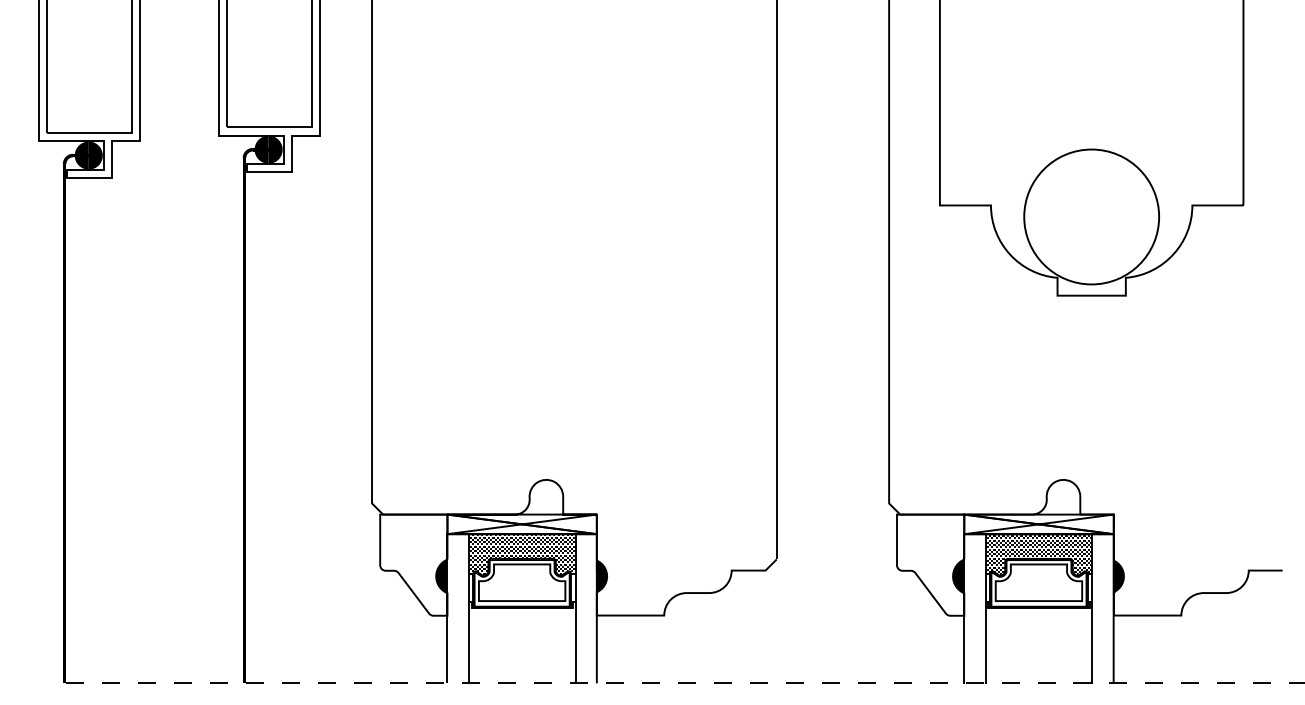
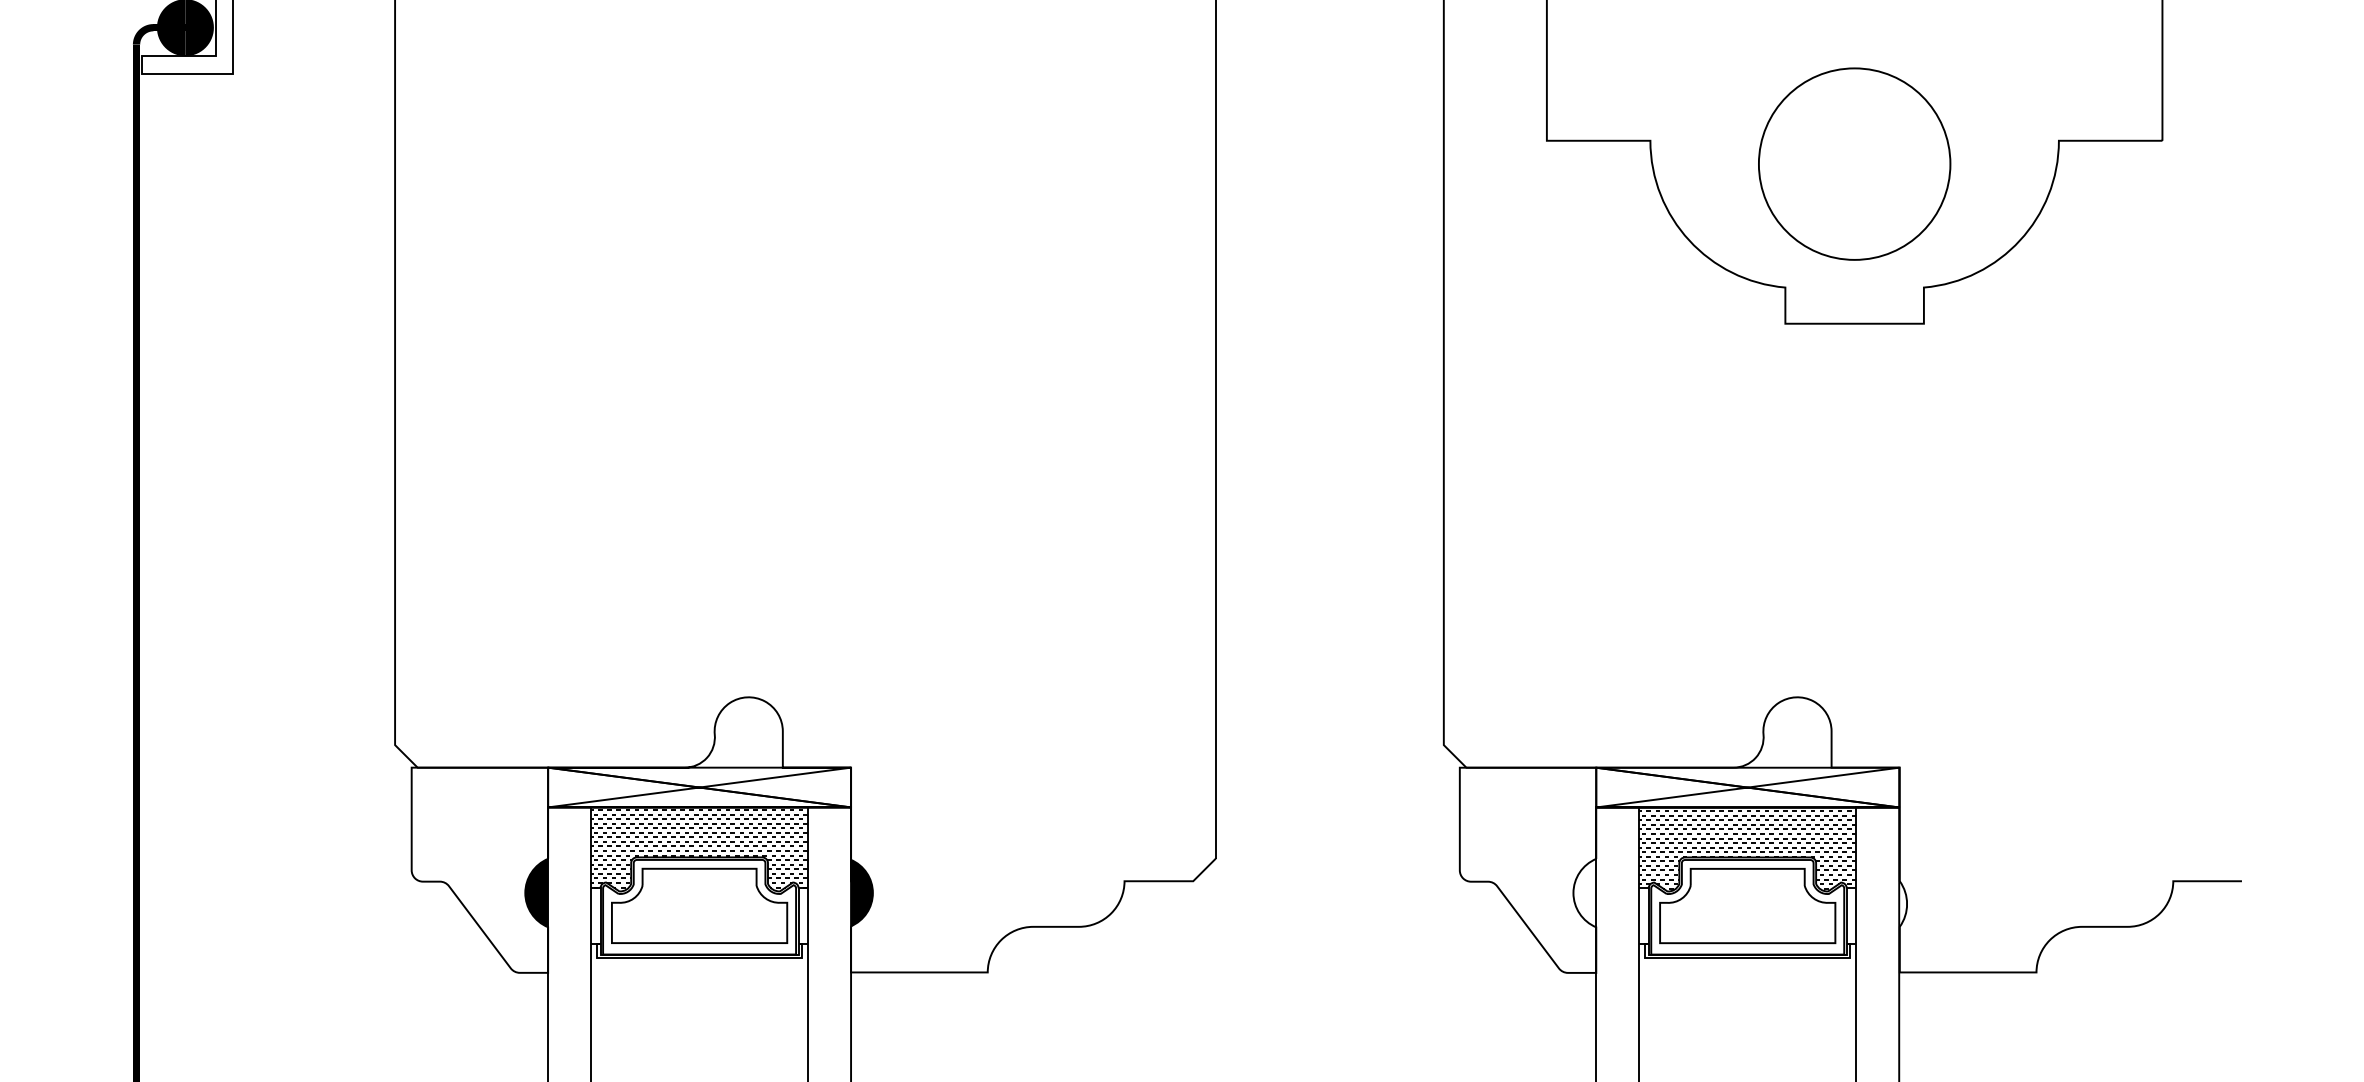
circle: (1091, 216) -> (1854, 163), size x0.7
fill: (958, 576) -> (1584, 893), removed
fill: (1118, 576) -> (1909, 893), removed

